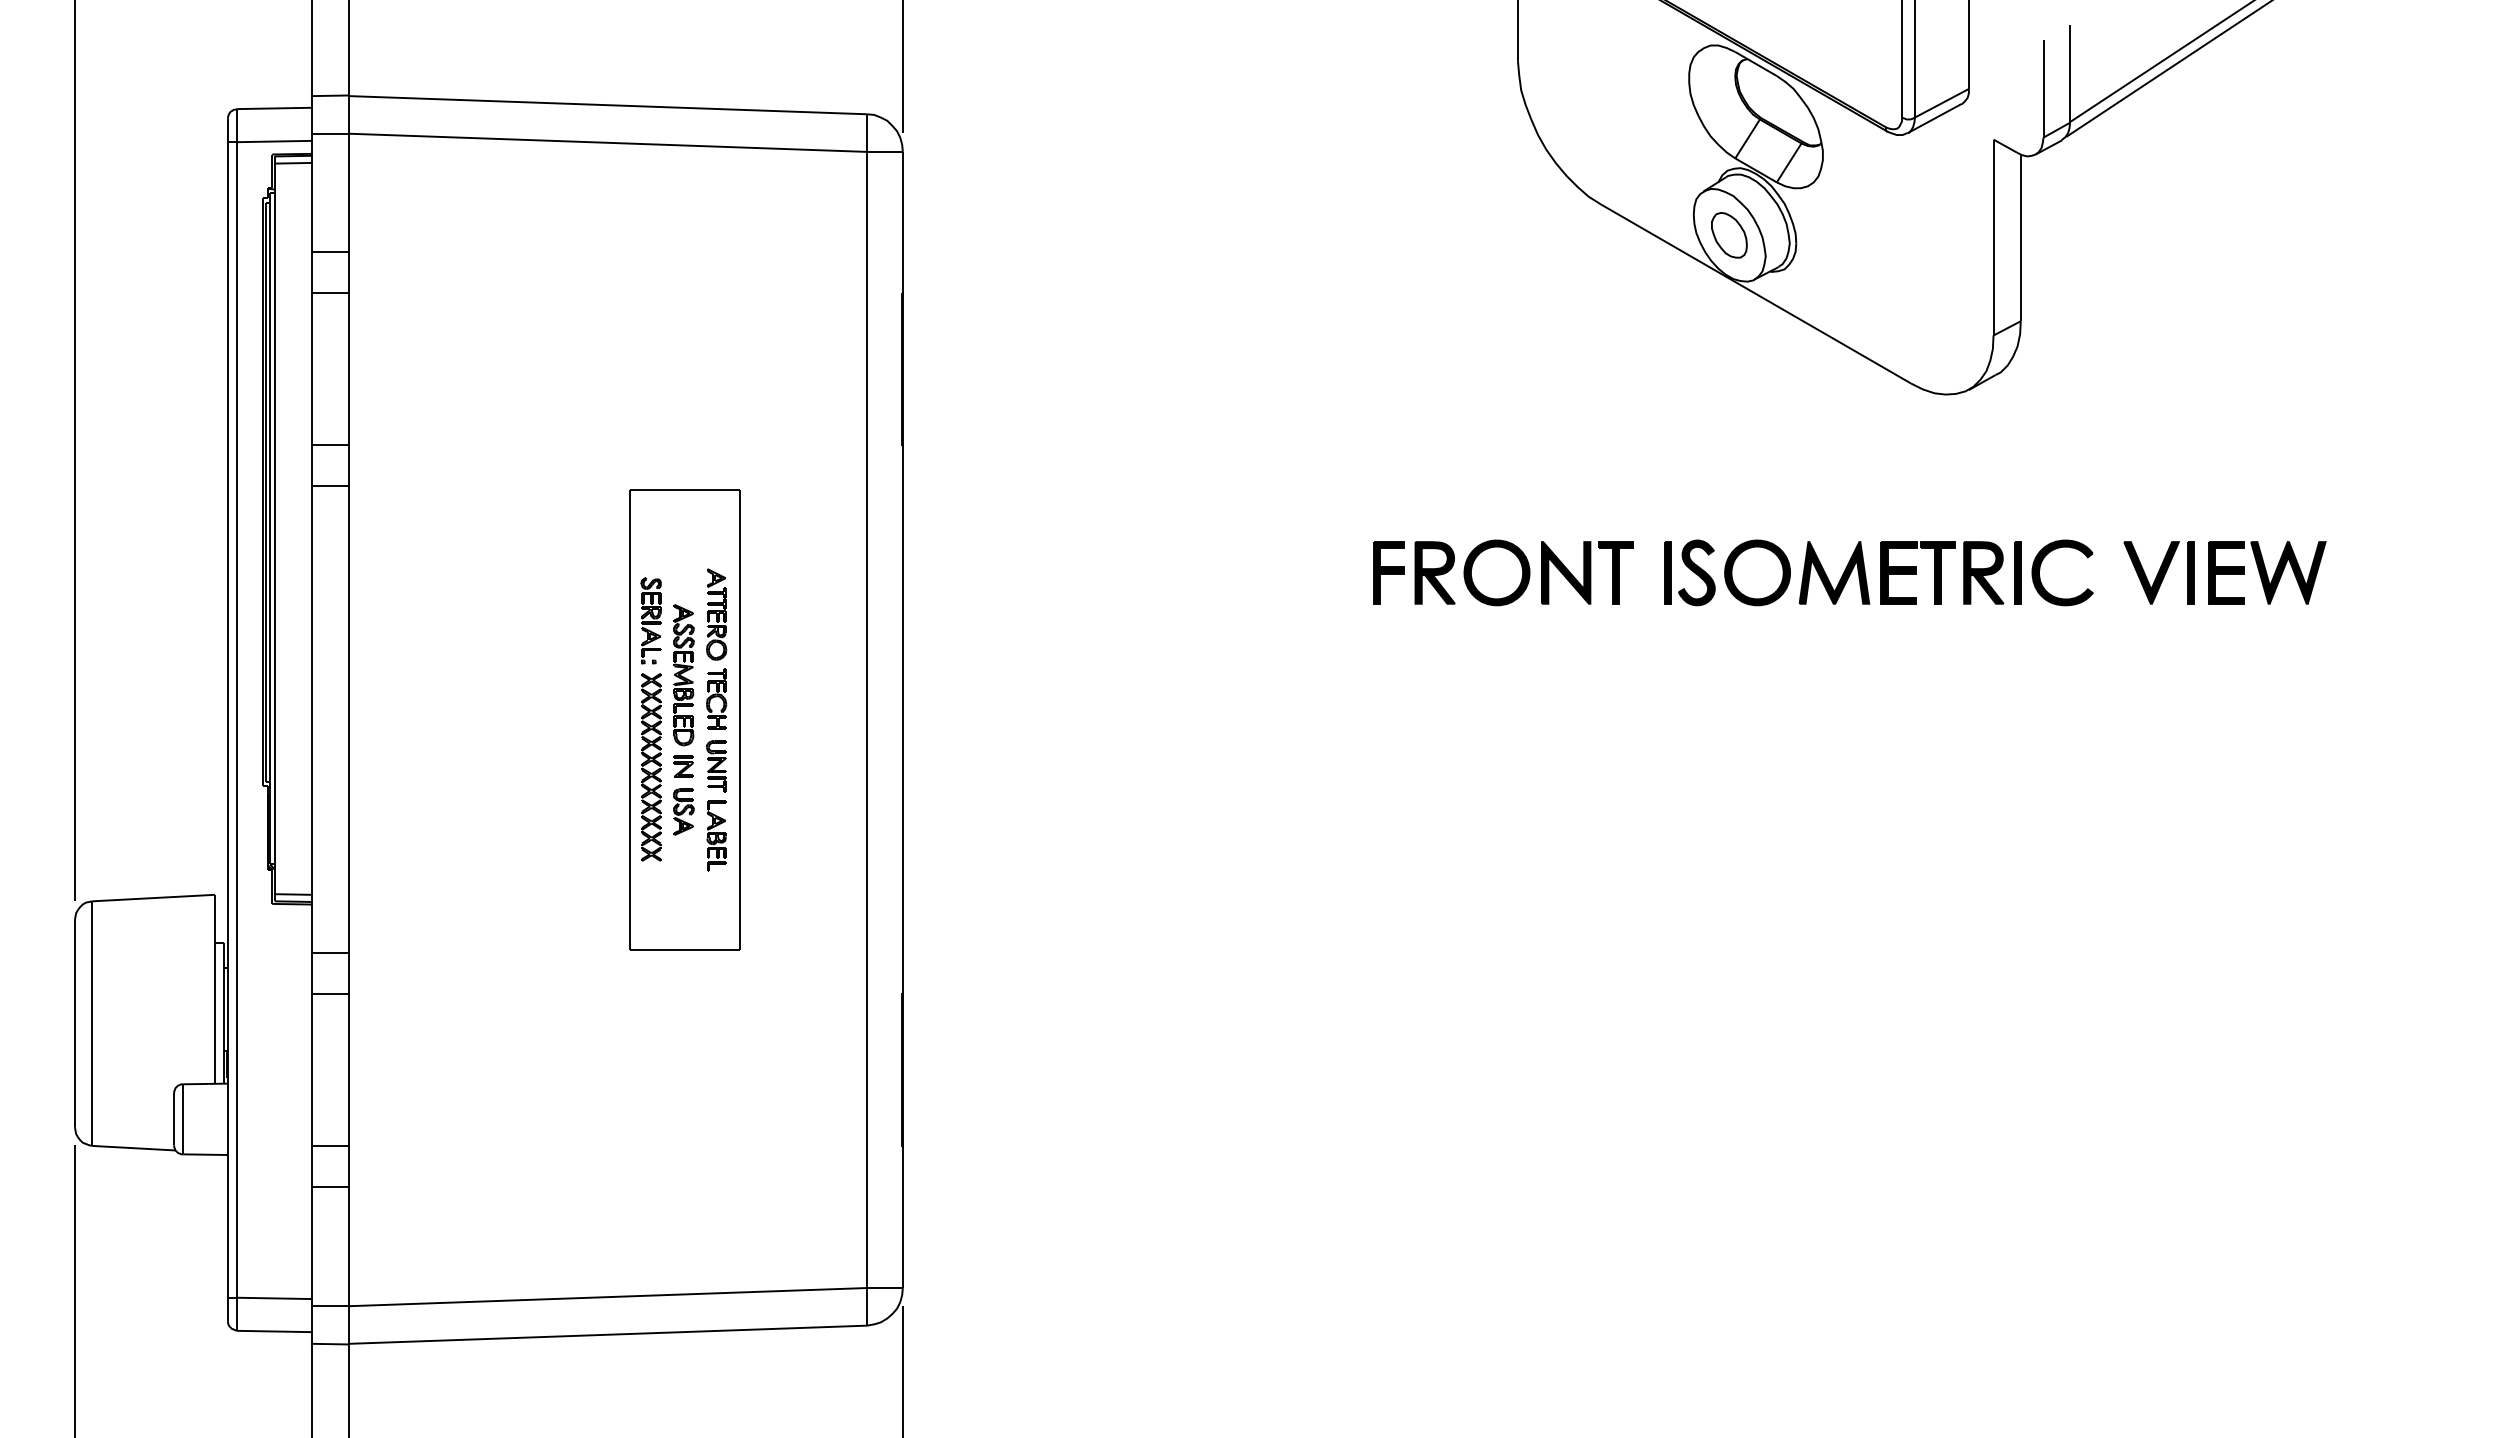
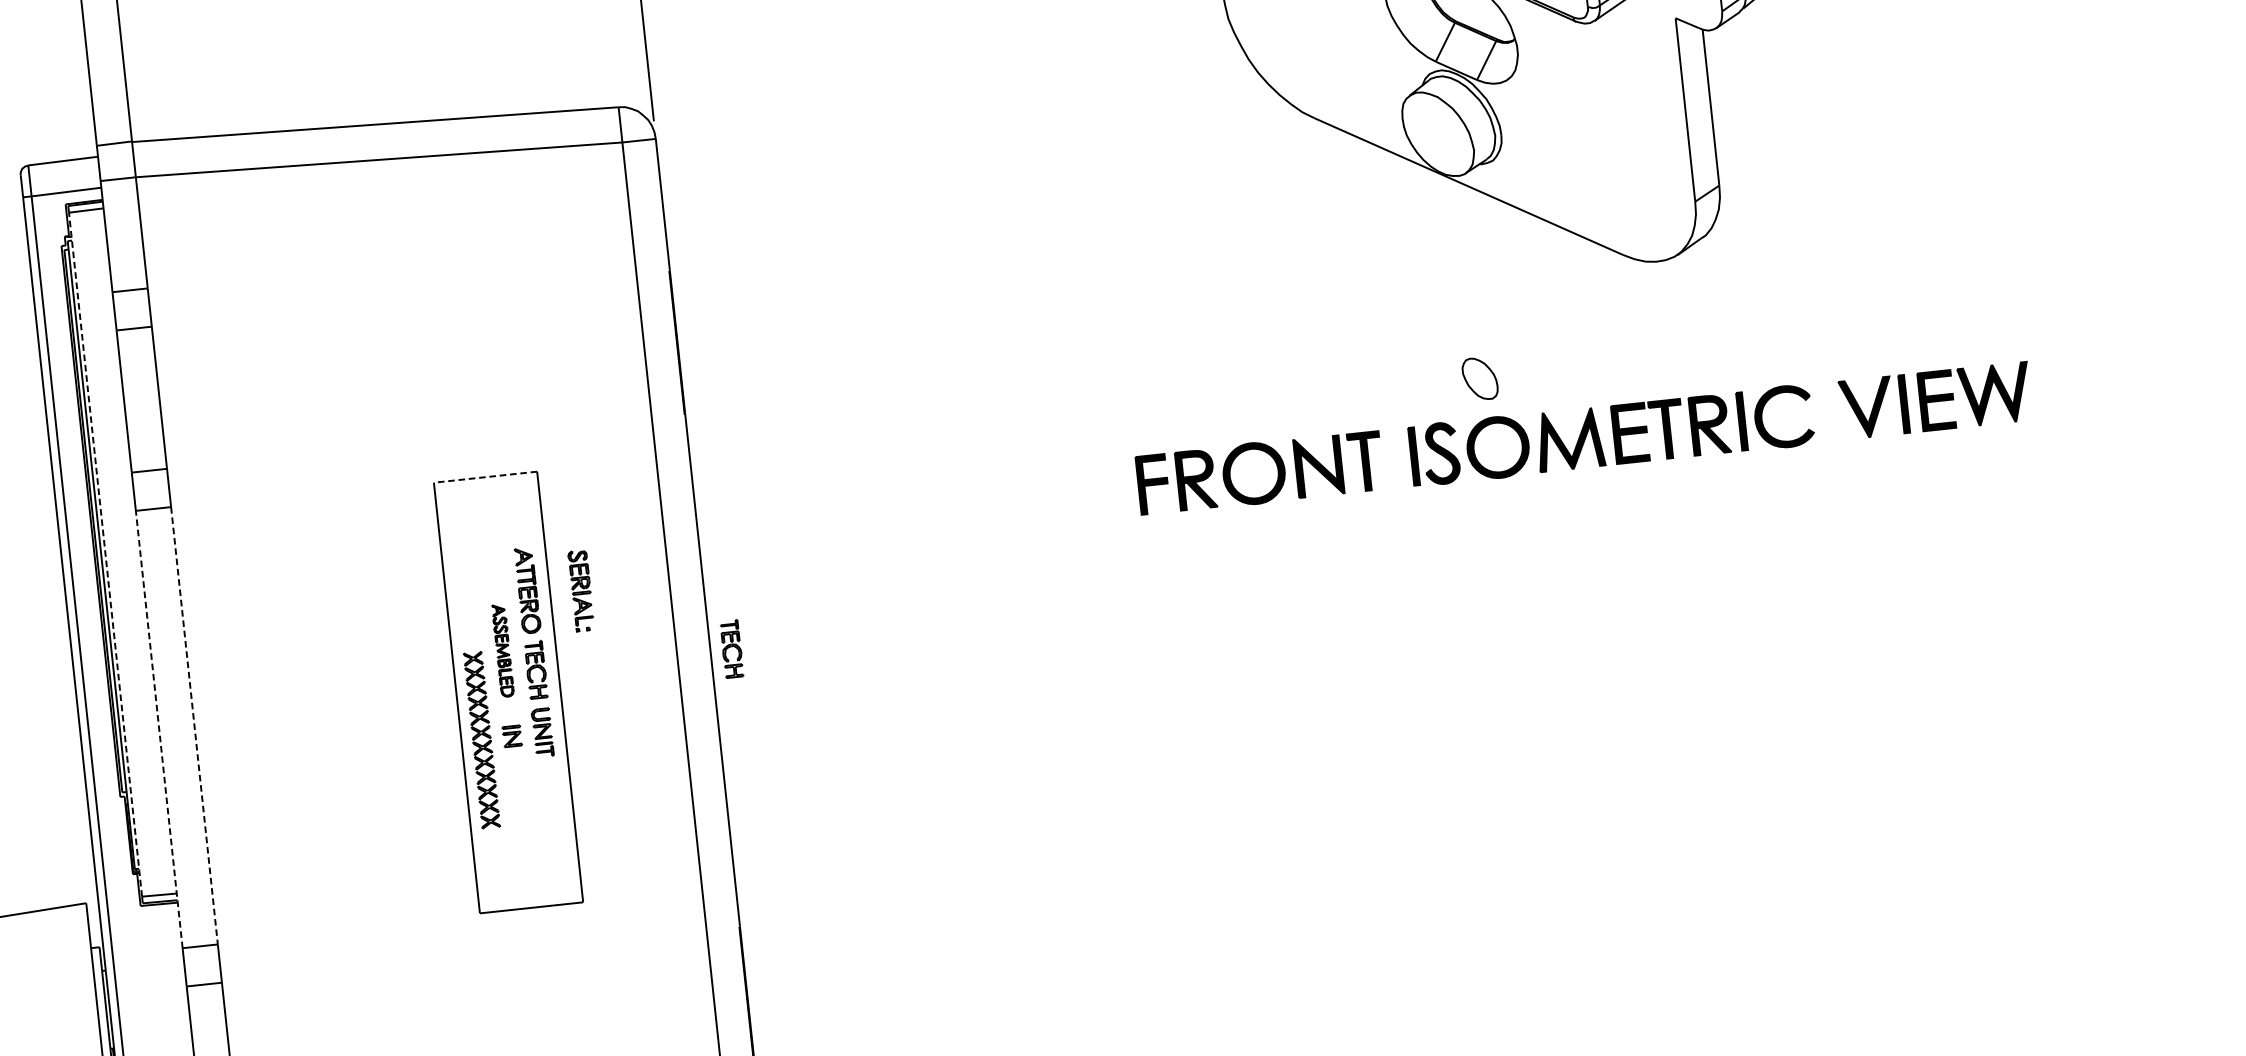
part: (1729, 235) -> (1480, 378), moved
line: (684, 489) -> (485, 476), solid -> dashed
line: (274, 528) -> (105, 554), solid -> dashed
part: (650, 620) -> (580, 590), moved
part: (683, 675) -> (502, 651), size x0.7
part: (925, 698) -> (731, 648), added
line: (311, 719) -> (158, 729), solid -> dashed
line: (349, 719) -> (194, 725), solid -> dashed
part: (683, 811) -> (516, 778), removed
part: (716, 835) -> (549, 797), removed

